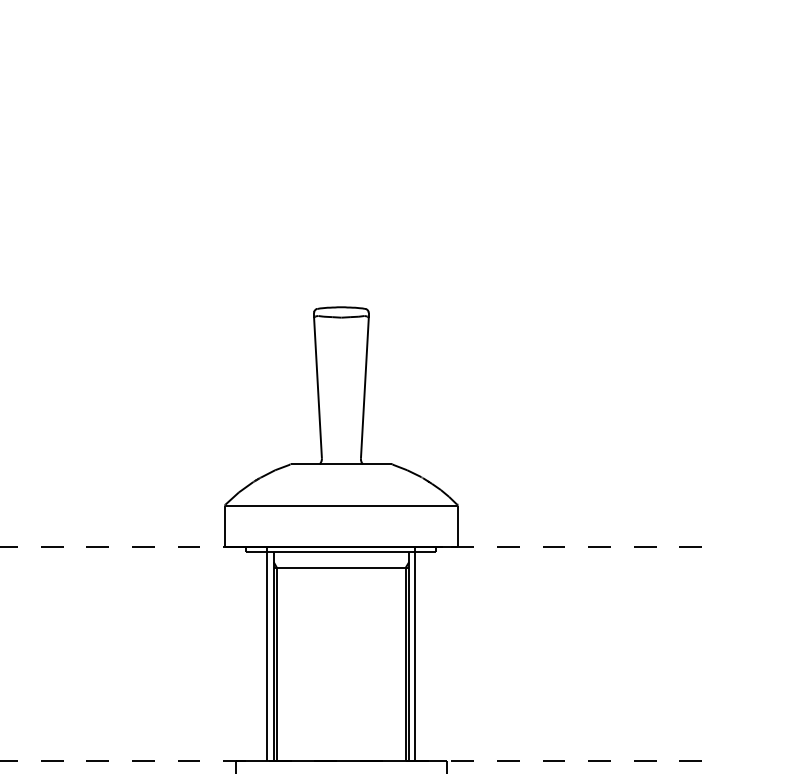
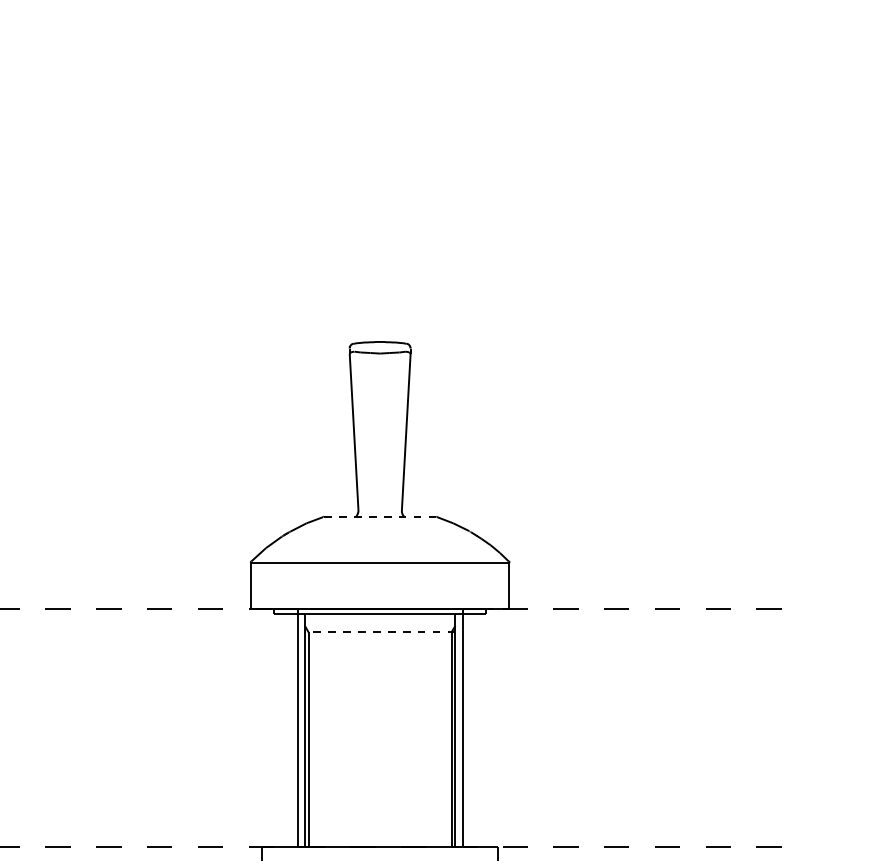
line: (341, 464) -> (380, 516), solid -> dashed
line: (341, 568) -> (380, 632), solid -> dashed

